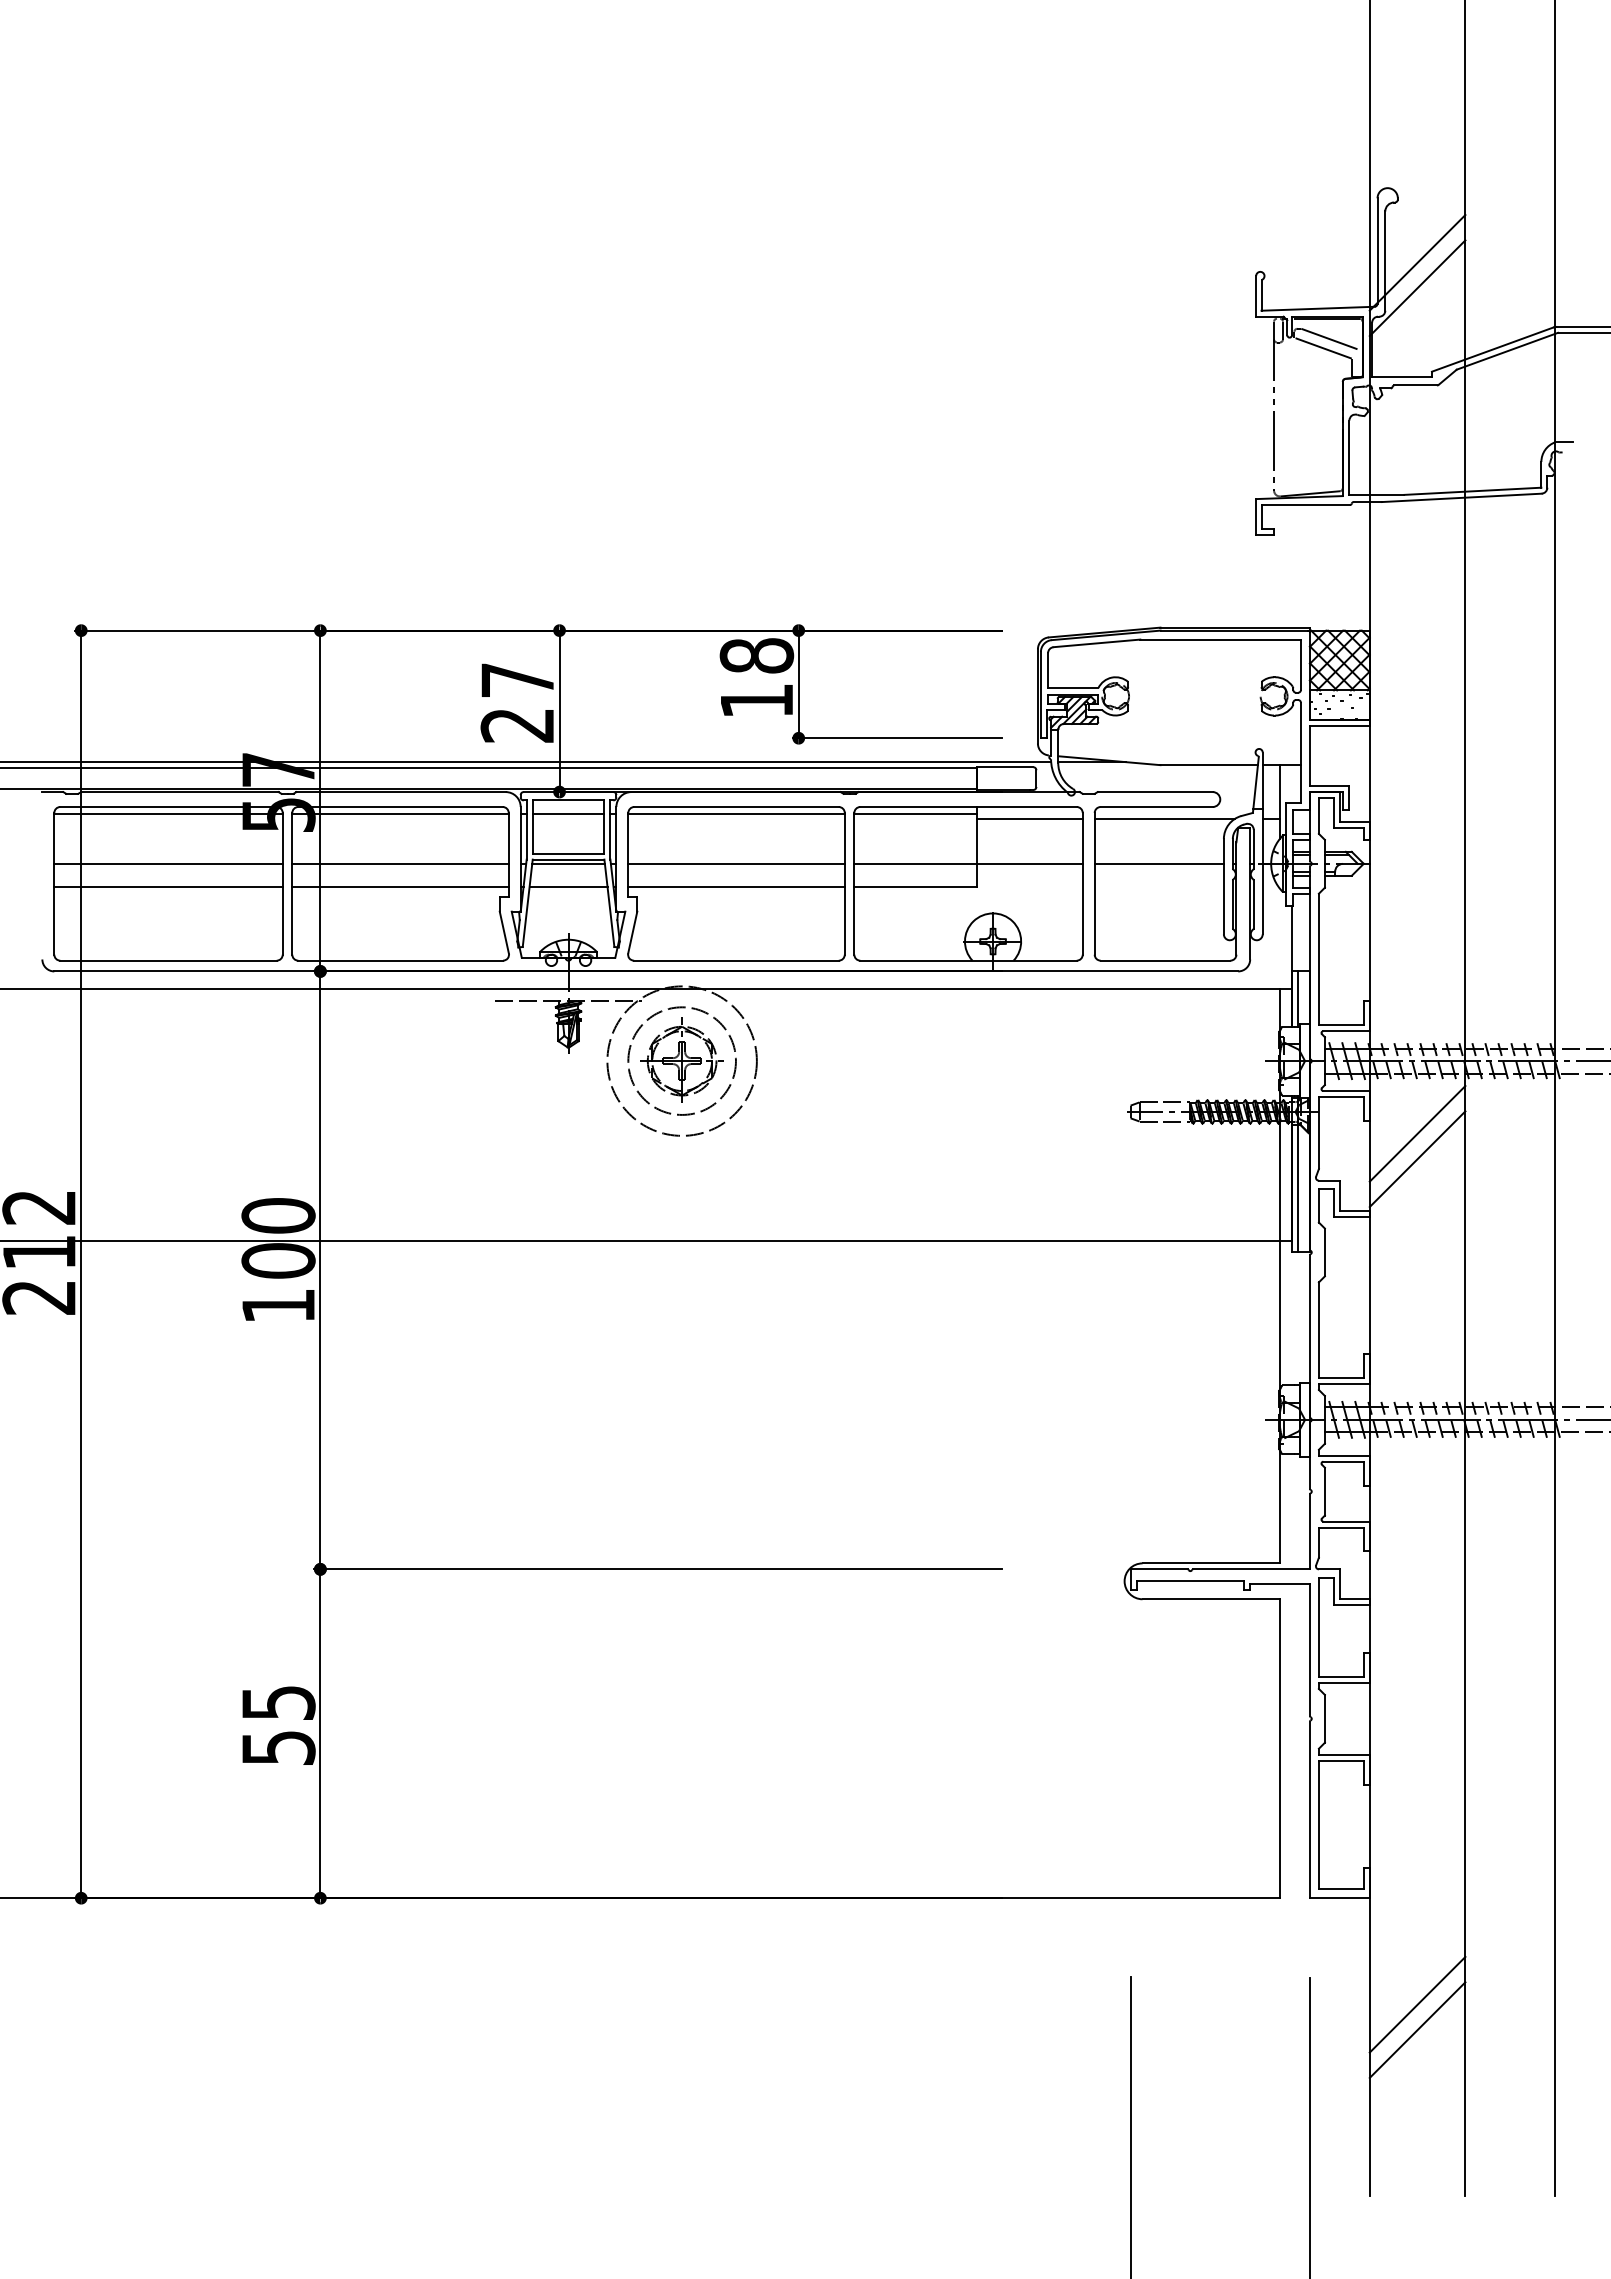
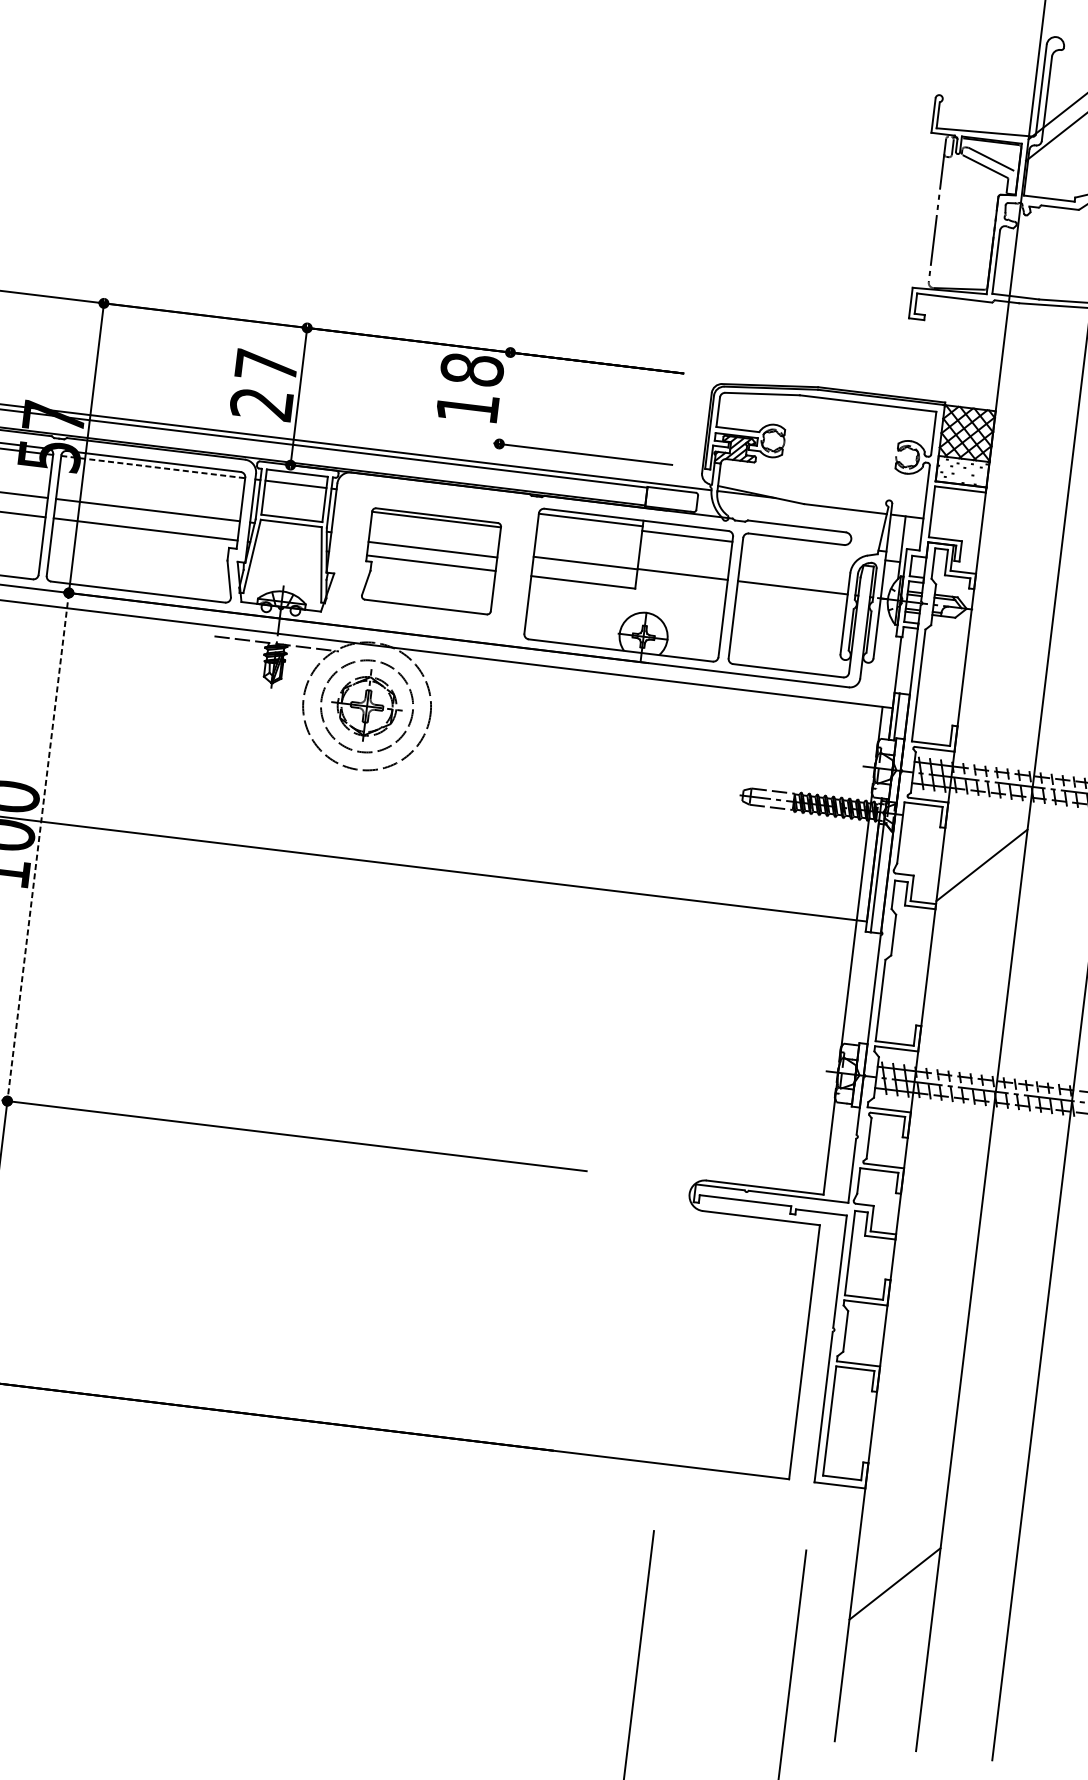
line: (798, 684) -> (504, 398), removed
line: (401, 813) -> (154, 467), solid -> dashed
line: (1164, 818) -> (801, 549), removed
line: (568, 864) -> (290, 527), removed
part: (736, 883) -> (431, 561), size x0.7
line: (568, 886) -> (288, 546), removed
line: (1417, 1133) -> (984, 843), removed
line: (320, 1270) -> (38, 847), solid -> dashed
line: (1417, 2029) -> (892, 1604), removed

